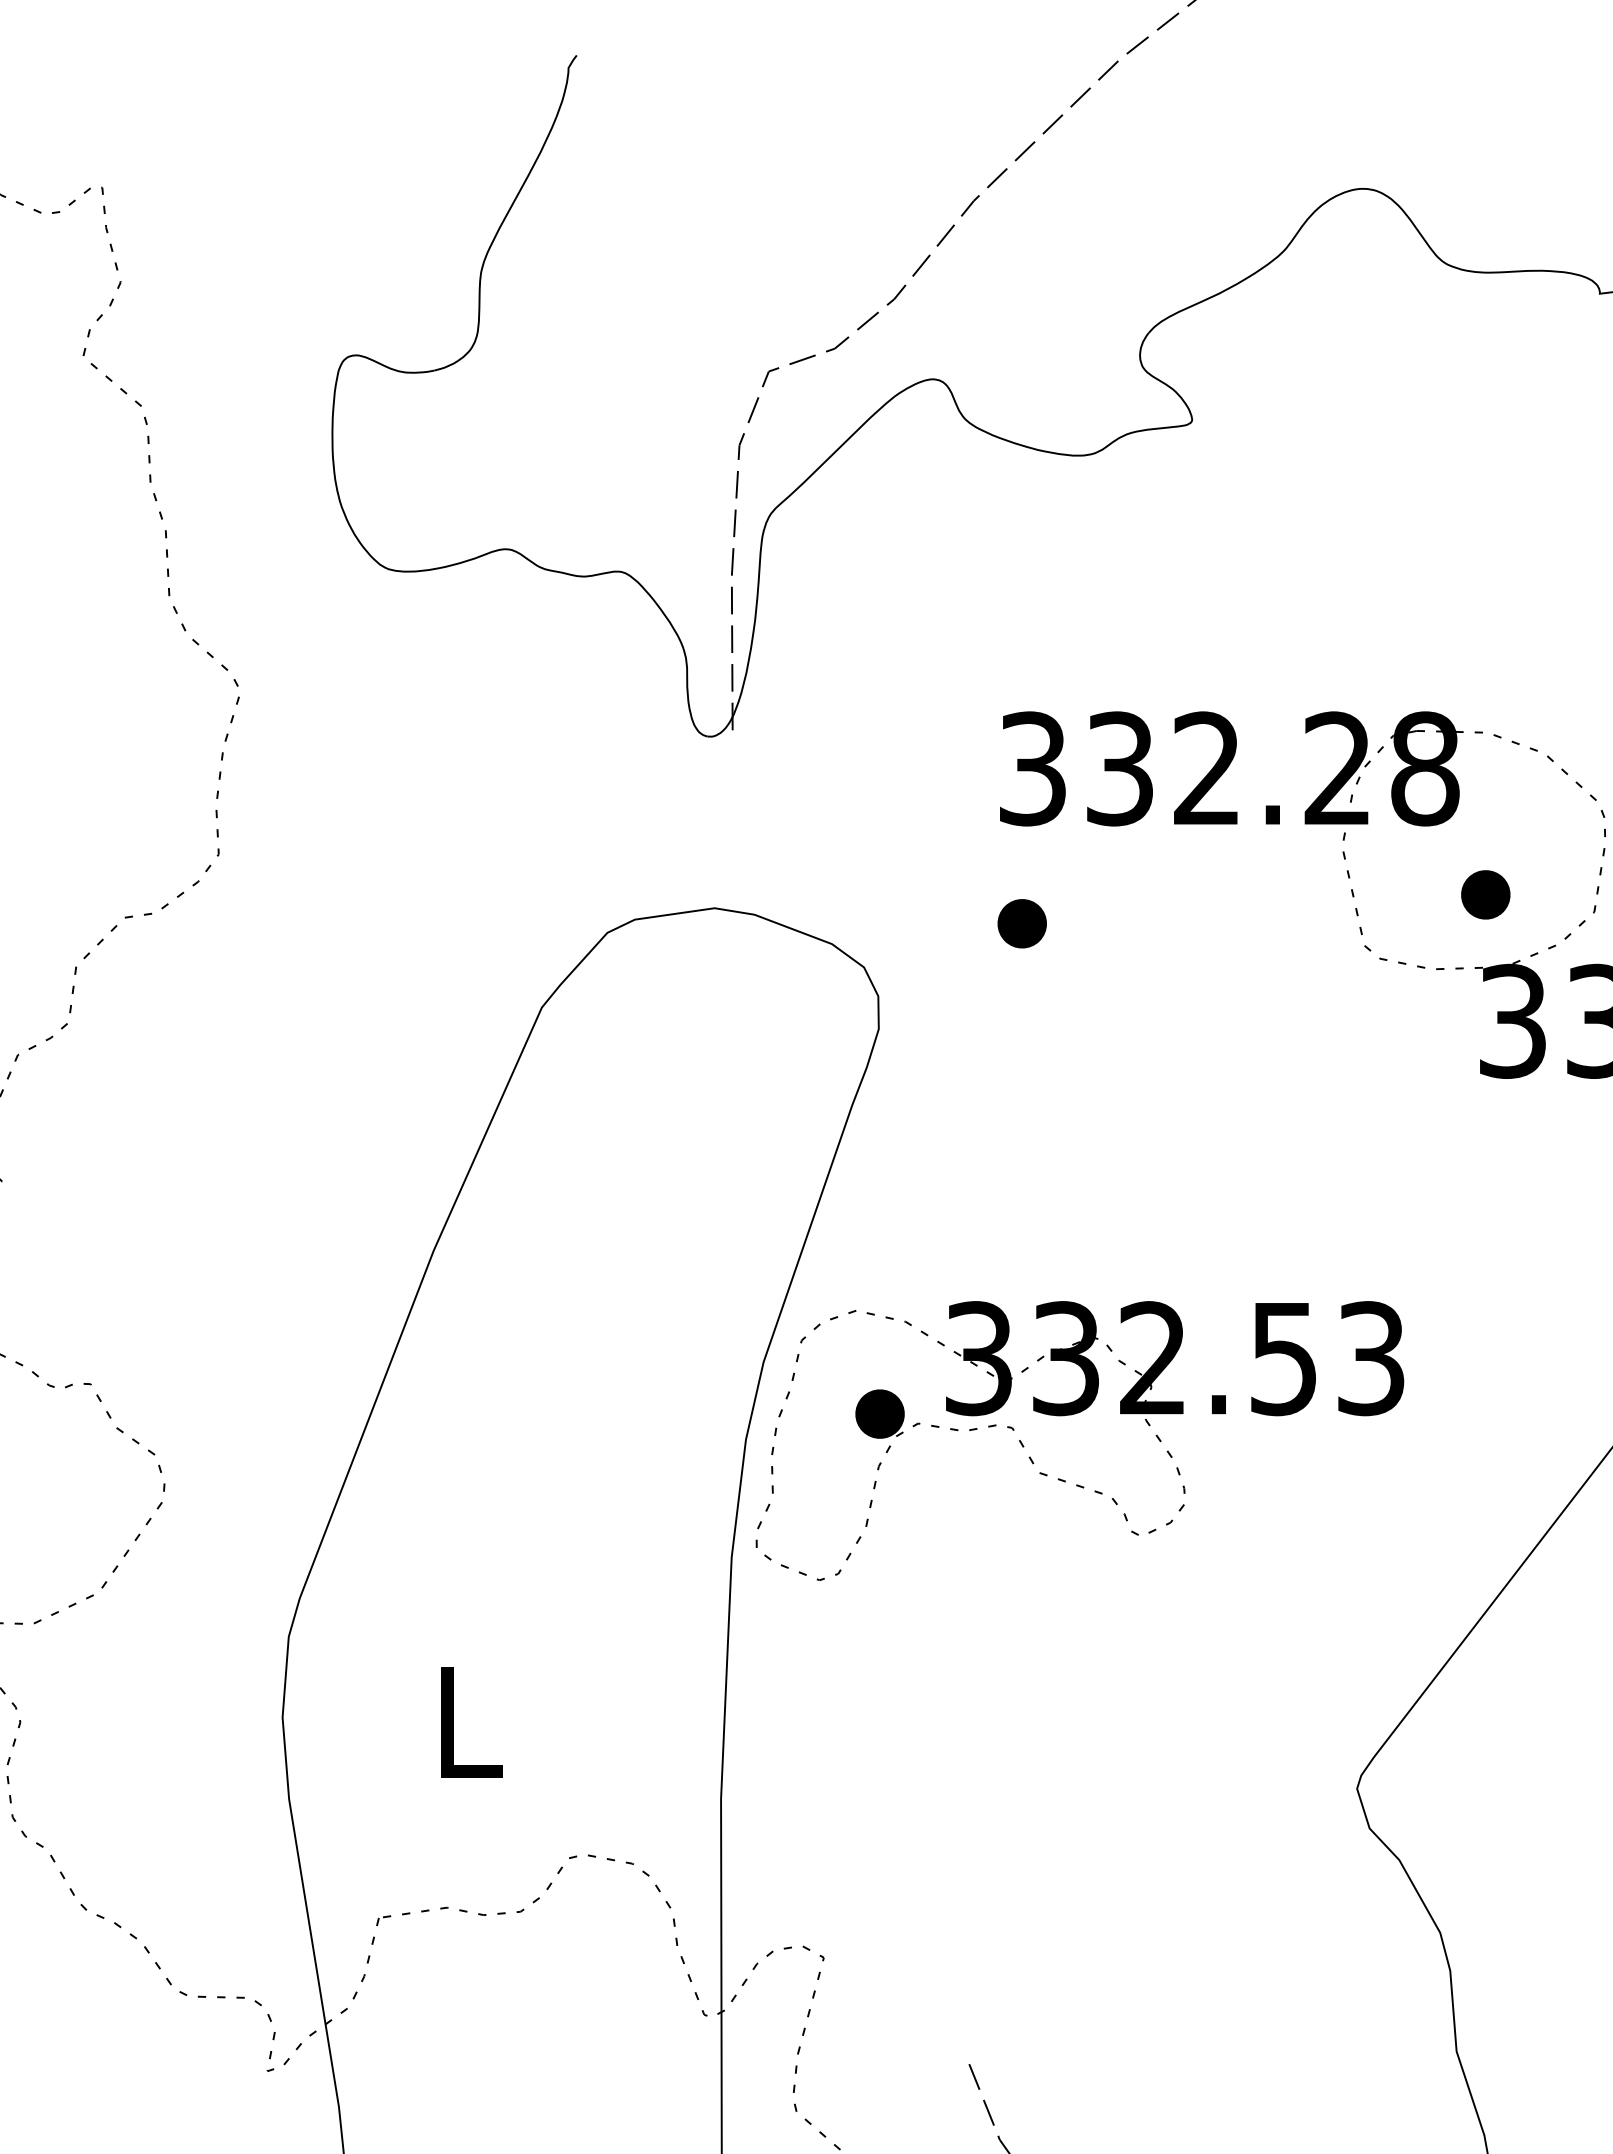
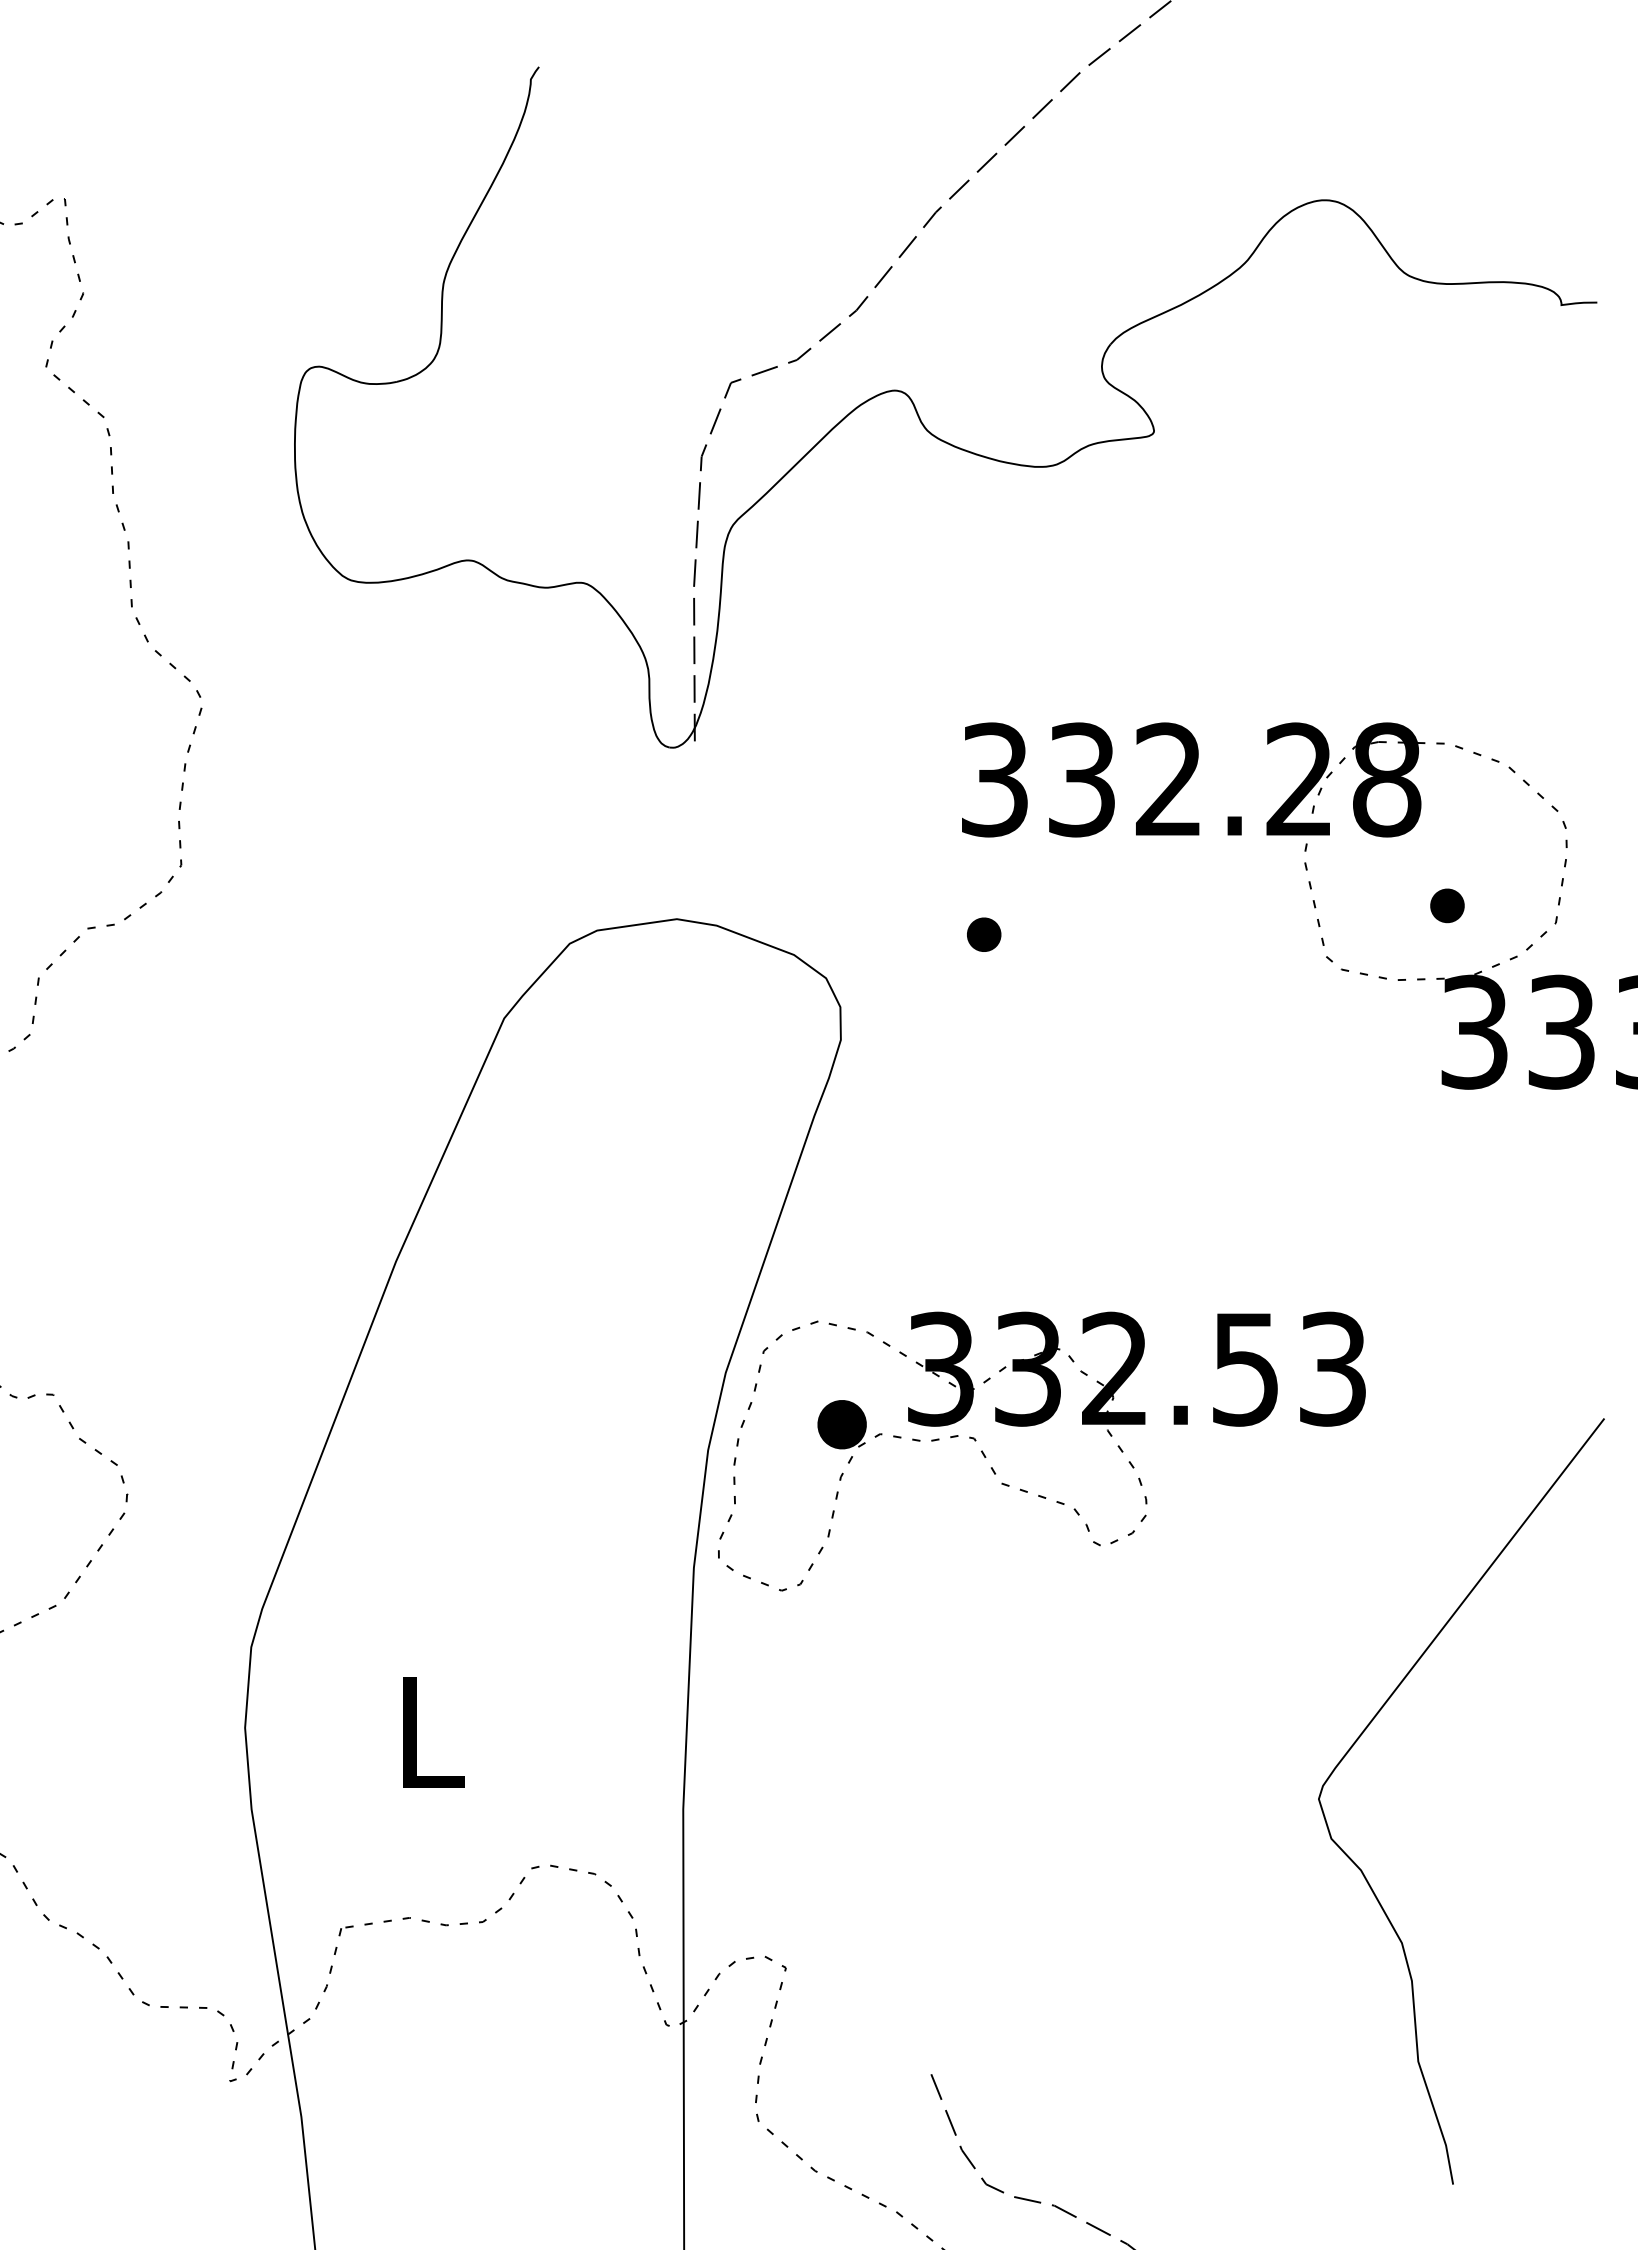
part: (1485, 894) -> (1447, 905), size x0.7
part: (1021, 923) -> (983, 934), size x0.7

